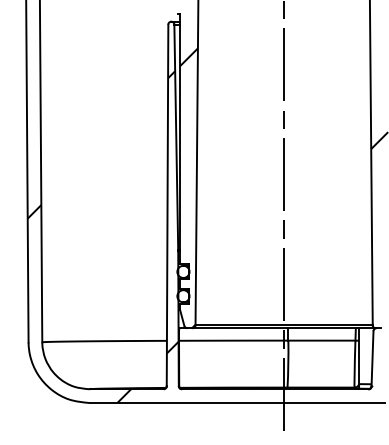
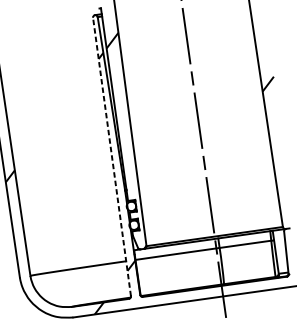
line: (167, 205) -> (112, 157), solid -> dashed

